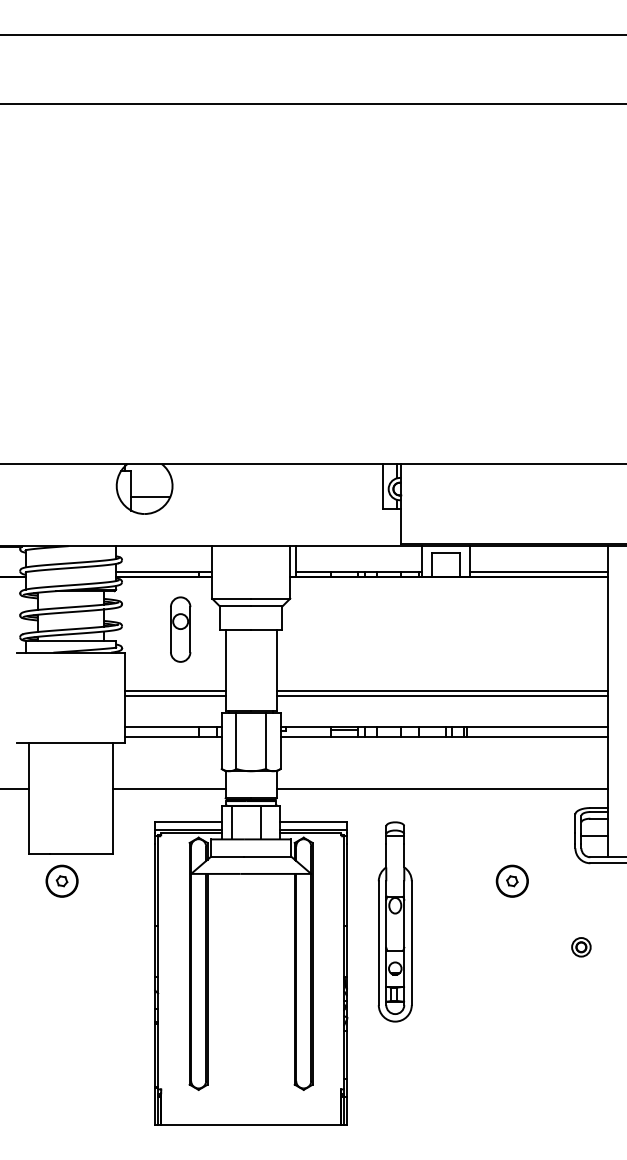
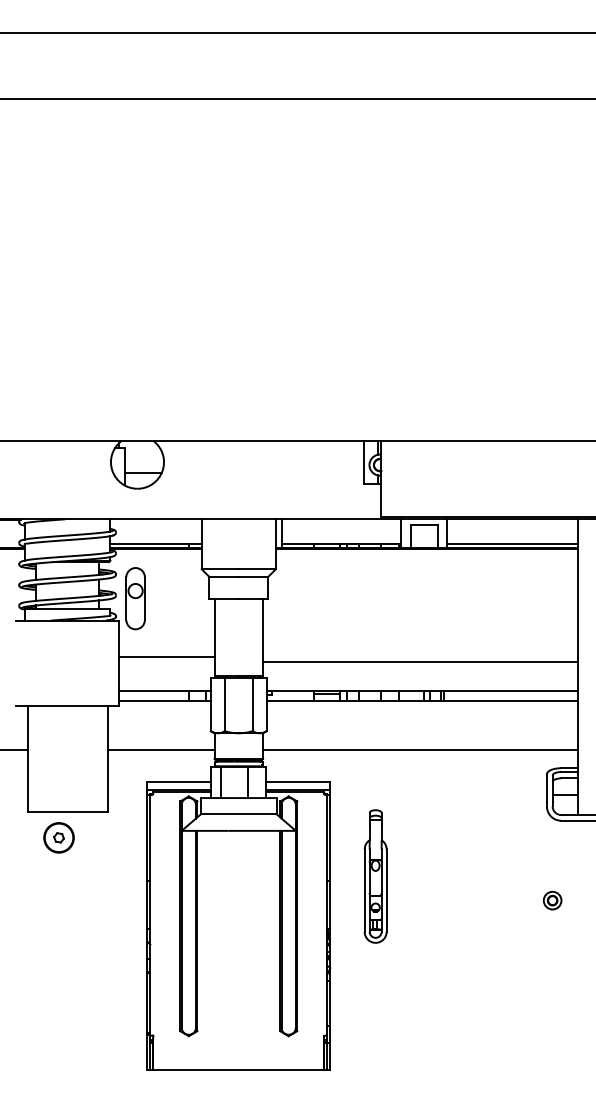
part: (180, 629) -> (135, 598), moved
line: (441, 691) -> (419, 657), removed
line: (175, 695) -> (166, 661), removed
part: (511, 880) -> (486, 837), removed
part: (394, 921) -> (374, 876), size x0.7

